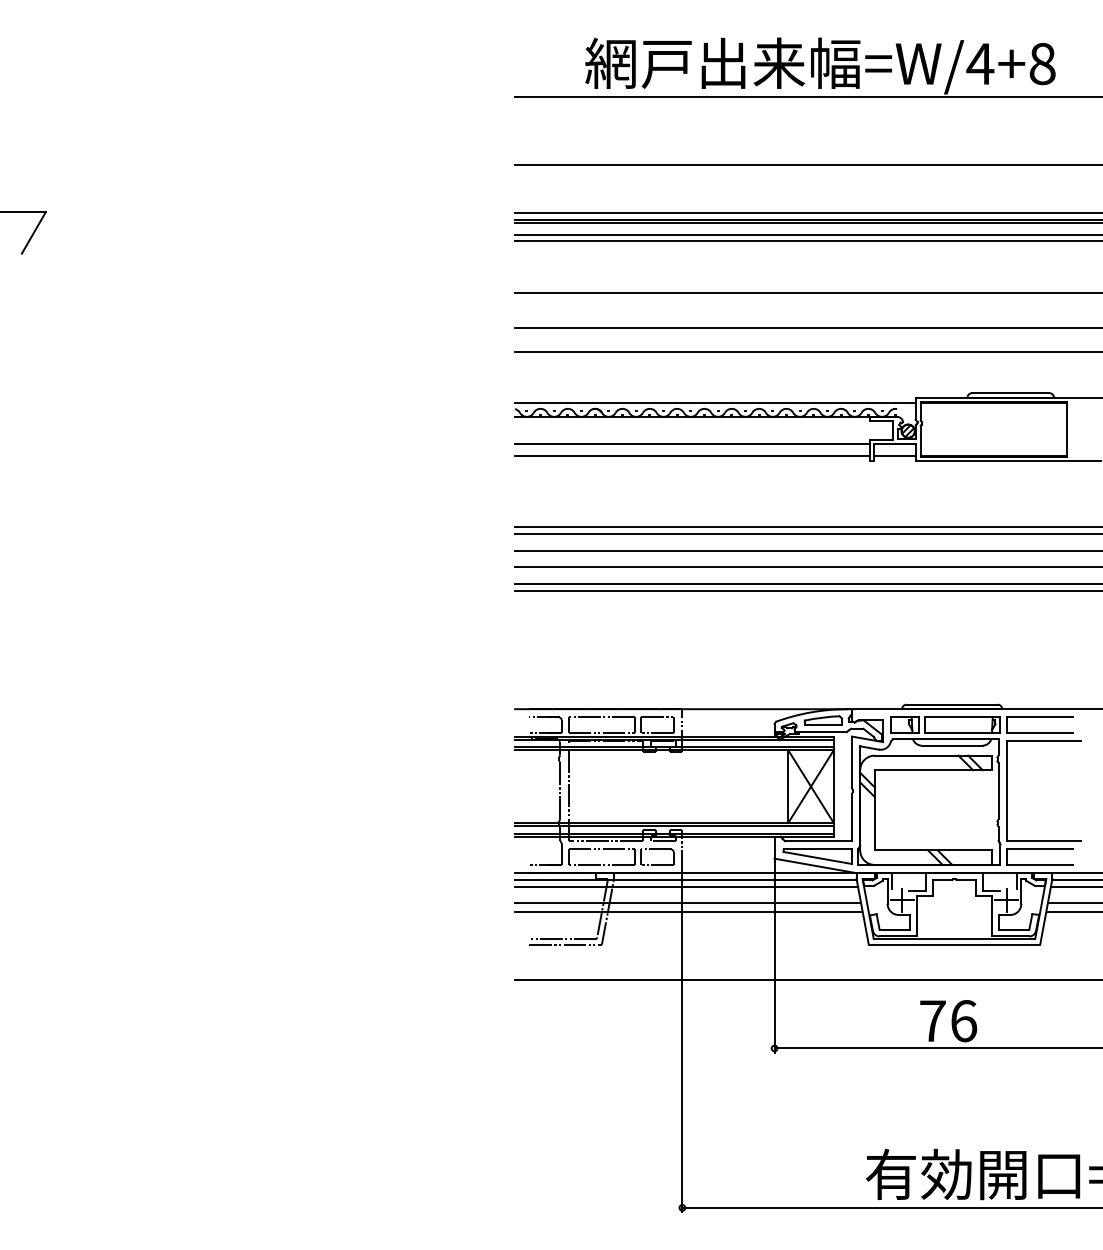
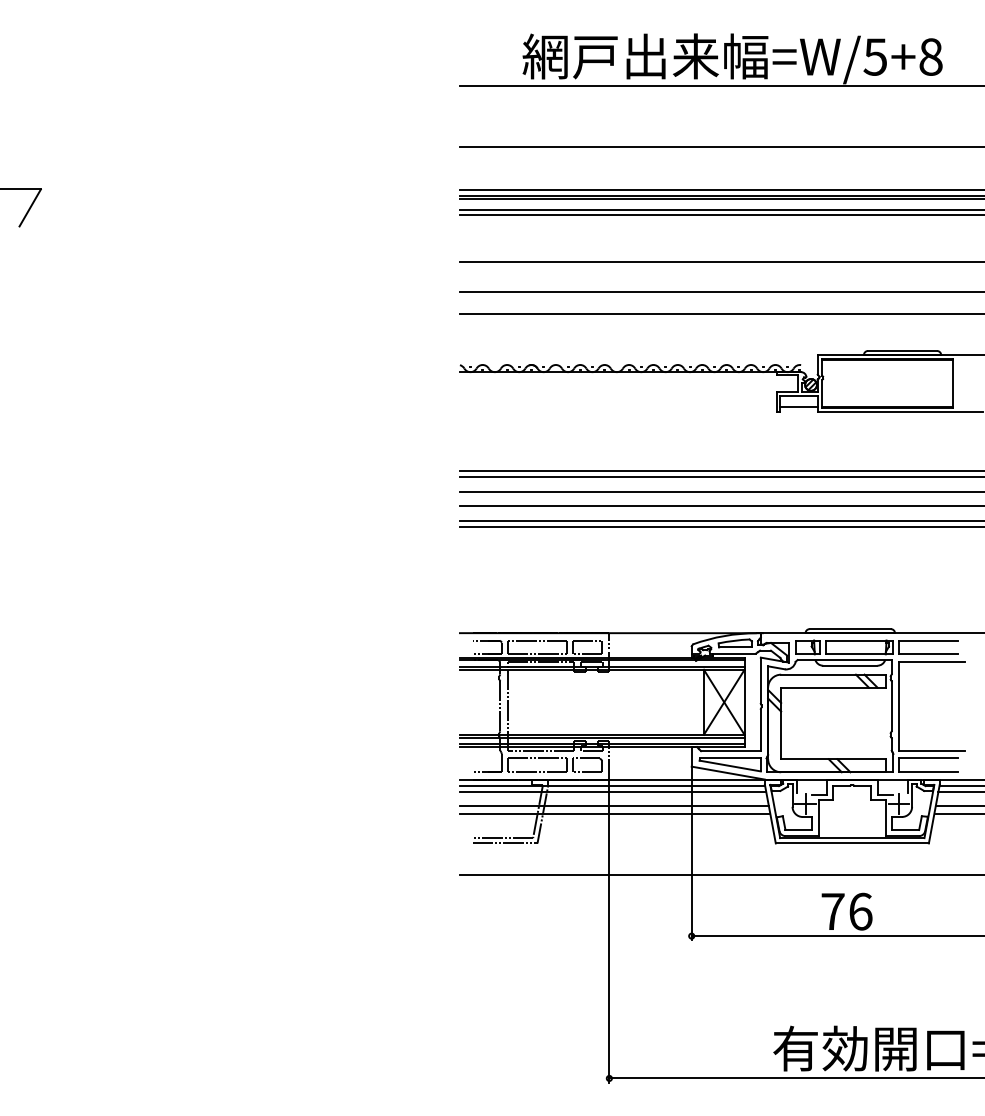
text: (979, 63) -> (874, 56), =W/4+8 -> =W/5+8
line: (715, 402) -> (638, 359), removed
line: (692, 444) -> (618, 396), removed
line: (692, 455) -> (618, 406), removed

